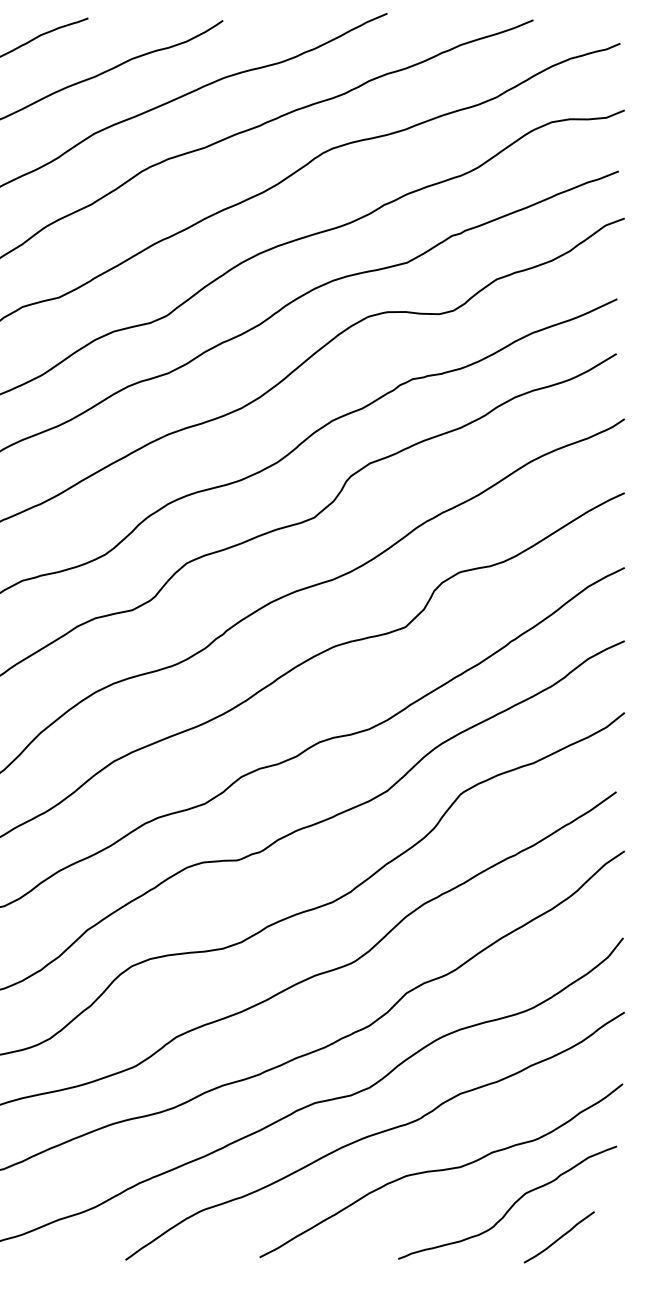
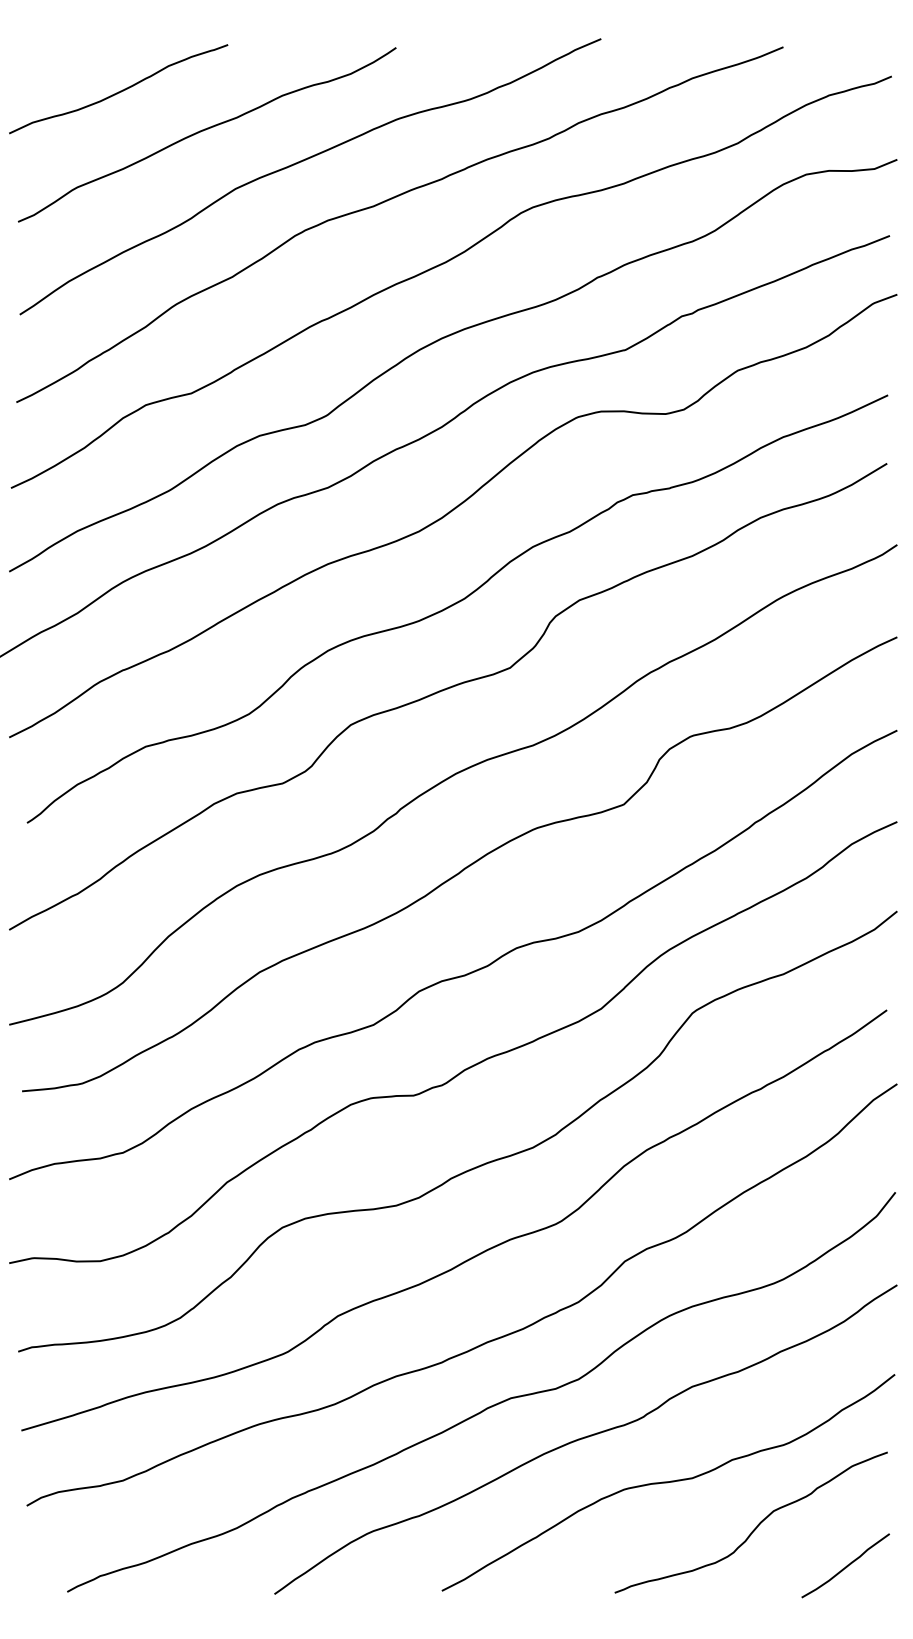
curve: (559, 1237) -> (846, 1565), moved

